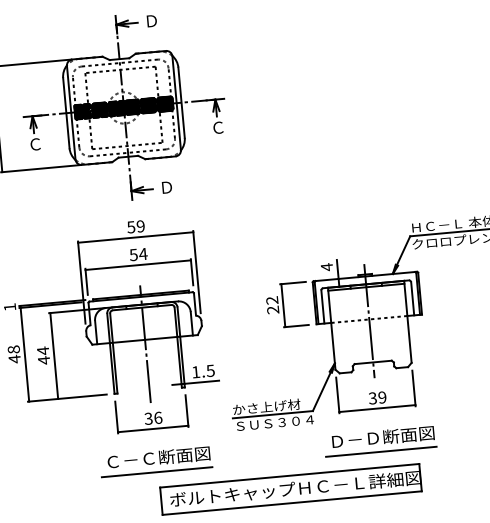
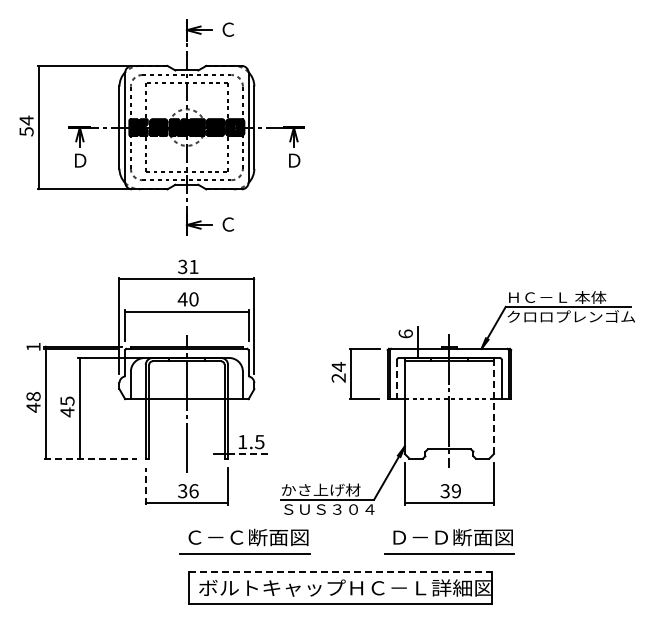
text: (151, 20) -> (228, 29), Ｄ -> Ｃ
text: (218, 127) -> (294, 160), Ｃ -> Ｄ
text: (35, 144) -> (80, 160), Ｃ -> Ｄ
text: (167, 187) -> (228, 224), Ｄ -> Ｃ
text: (136, 226) -> (188, 266), 59 -> 31
text: (137, 254) -> (187, 299), 54 -> 40
text: (326, 266) -> (405, 333), 4 -> 6
text: (272, 300) -> (338, 366), 22 -> 24
line: (322, 307) -> (396, 380), solid -> dashed
line: (407, 321) -> (493, 405), solid -> dashed
text: (43, 351) -> (67, 401), 44 -> 45
line: (201, 382) -> (248, 454), solid -> dashed
line: (68, 398) -> (91, 458), solid -> dashed
line: (116, 417) -> (145, 486), solid -> dashed
part: (155, 461) -> (244, 541), moved
line: (289, 476) -> (340, 572), solid -> dashed

